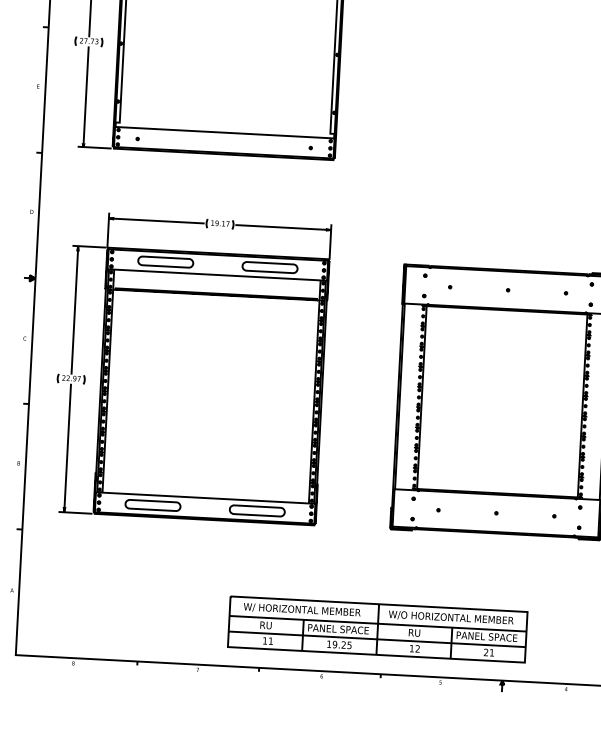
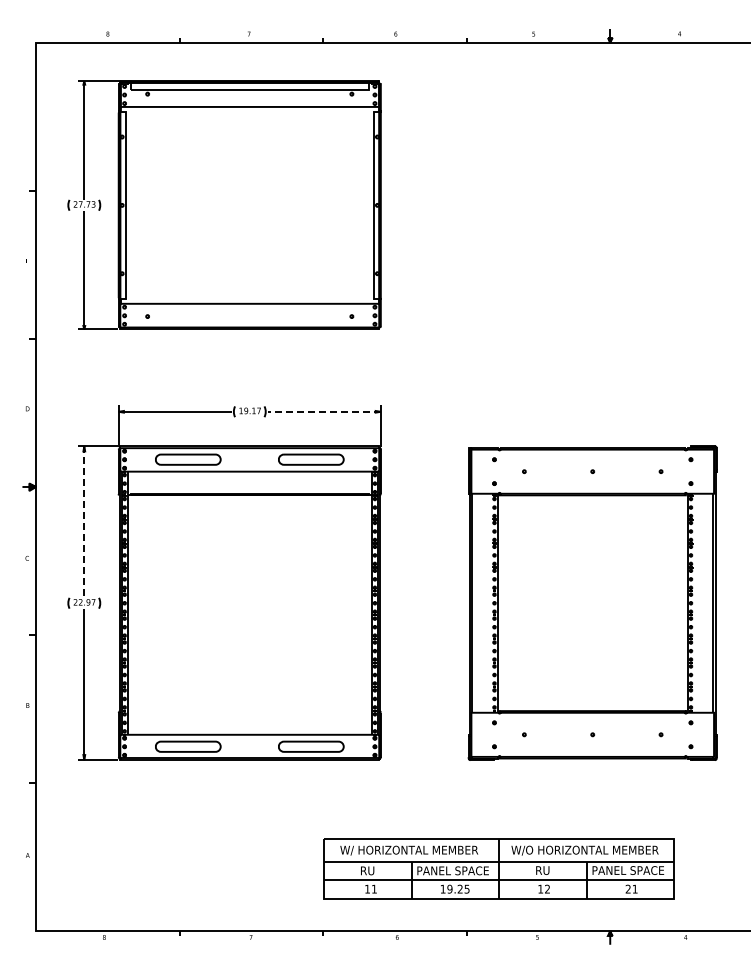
line: (282, 227) -> (323, 411), solid -> dashed
line: (74, 310) -> (84, 522), solid -> dashed
part: (377, 629) -> (498, 868), moved

